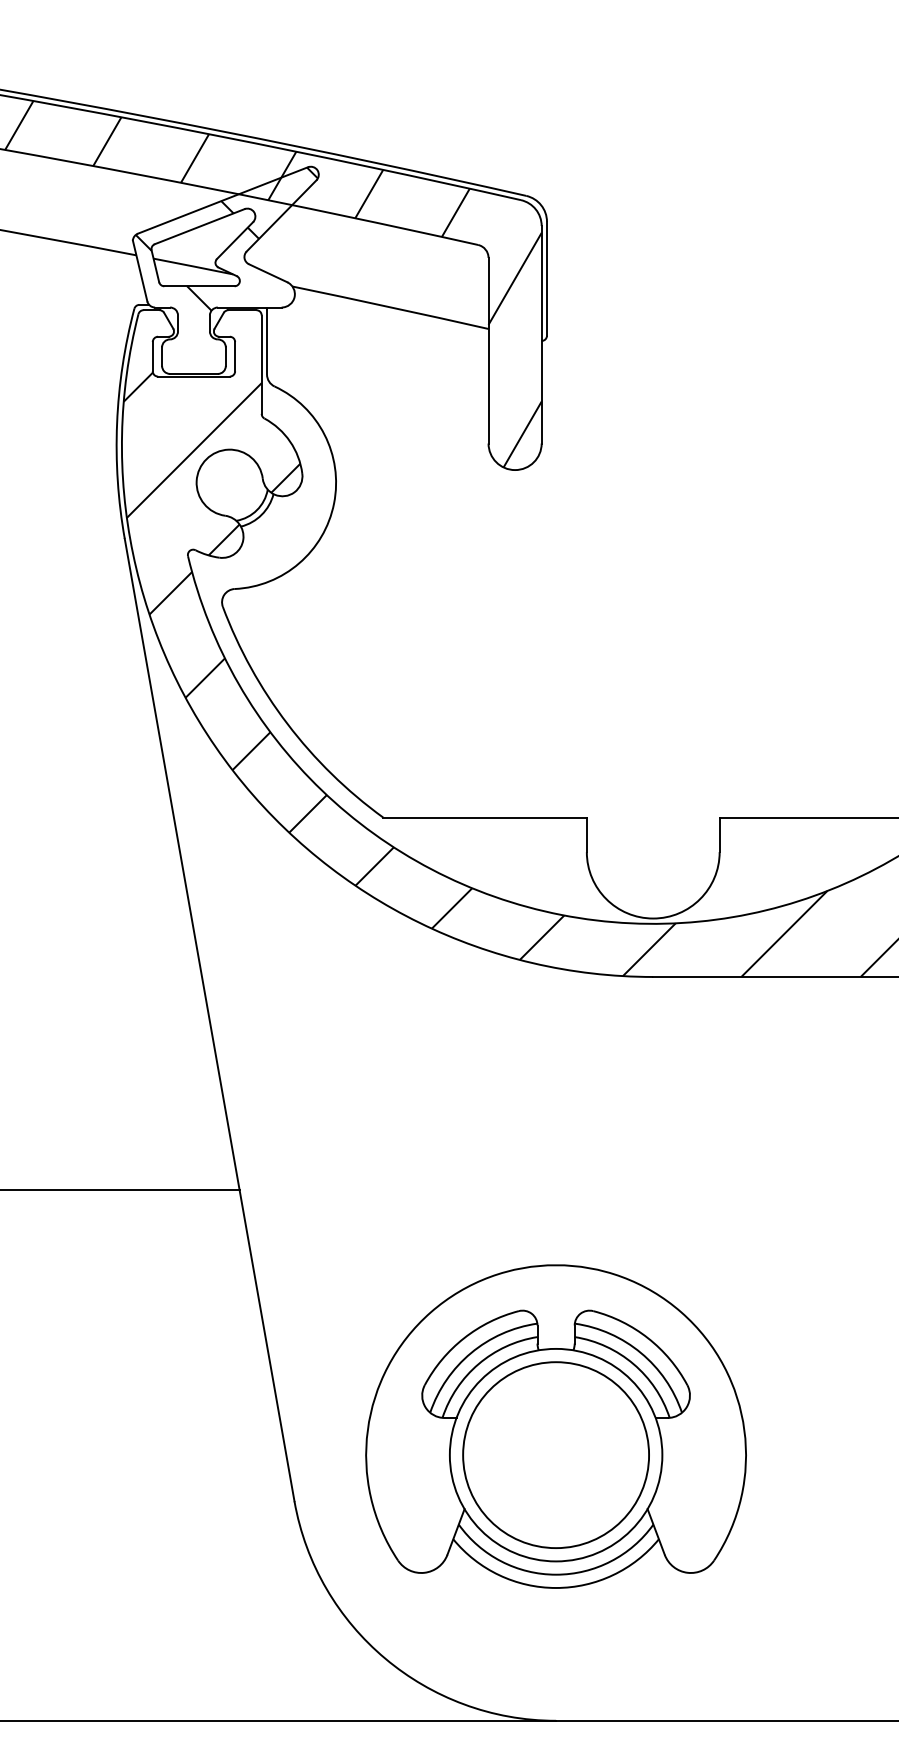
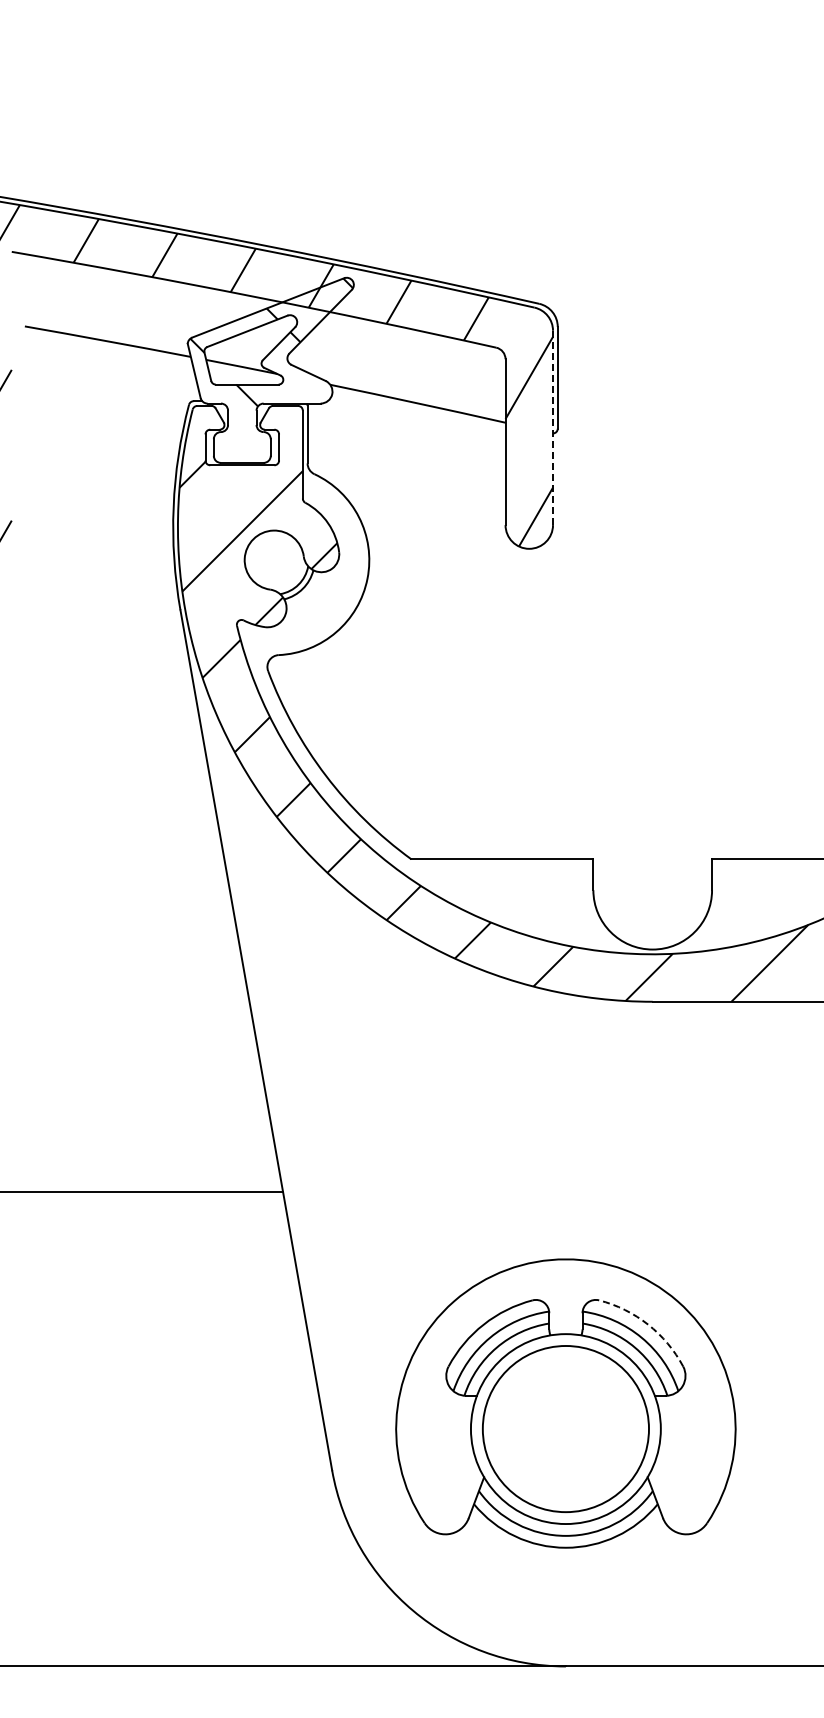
line: (542, 334) -> (553, 427), solid -> dashed
arc: (648, 1338) -> (648, 1324), solid -> dashed

